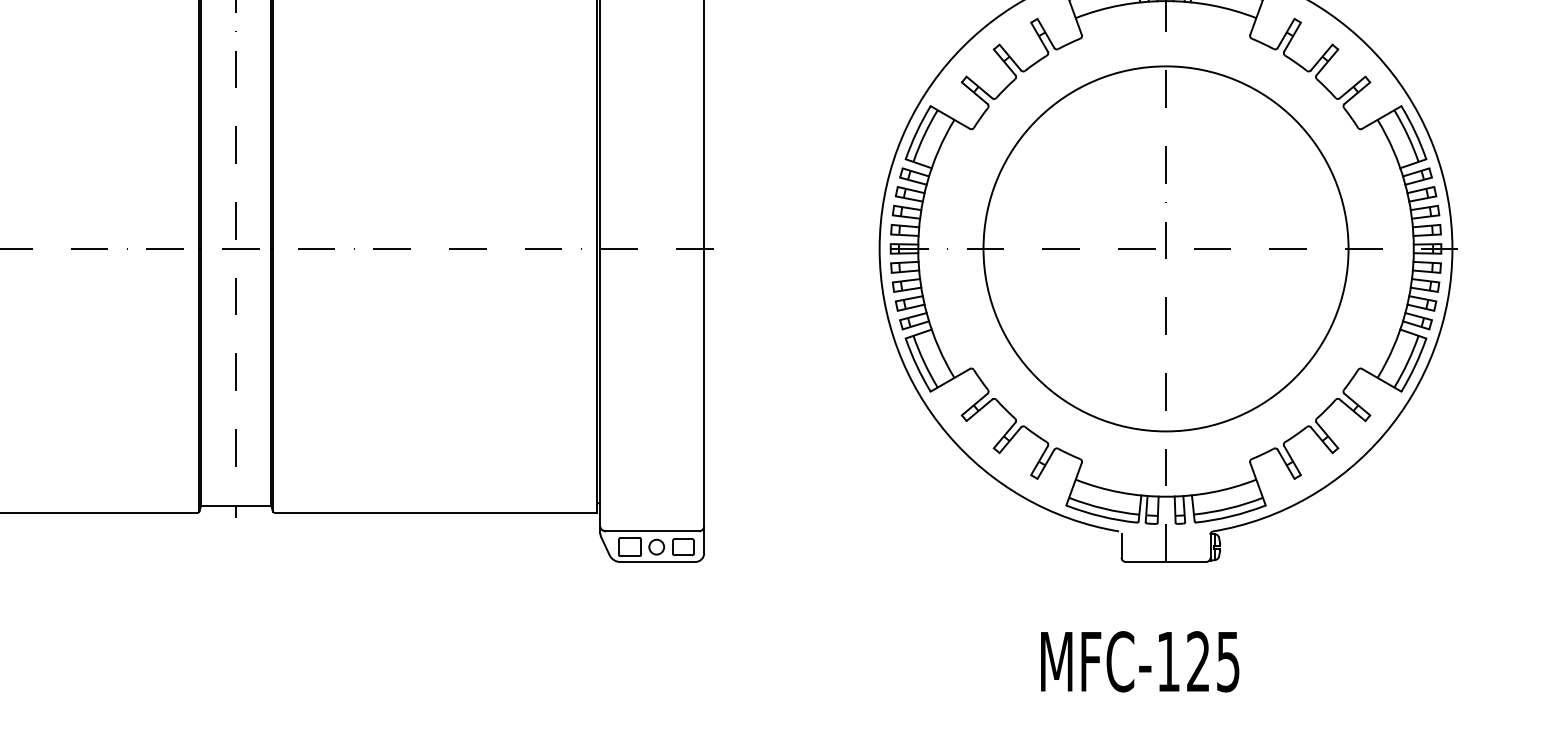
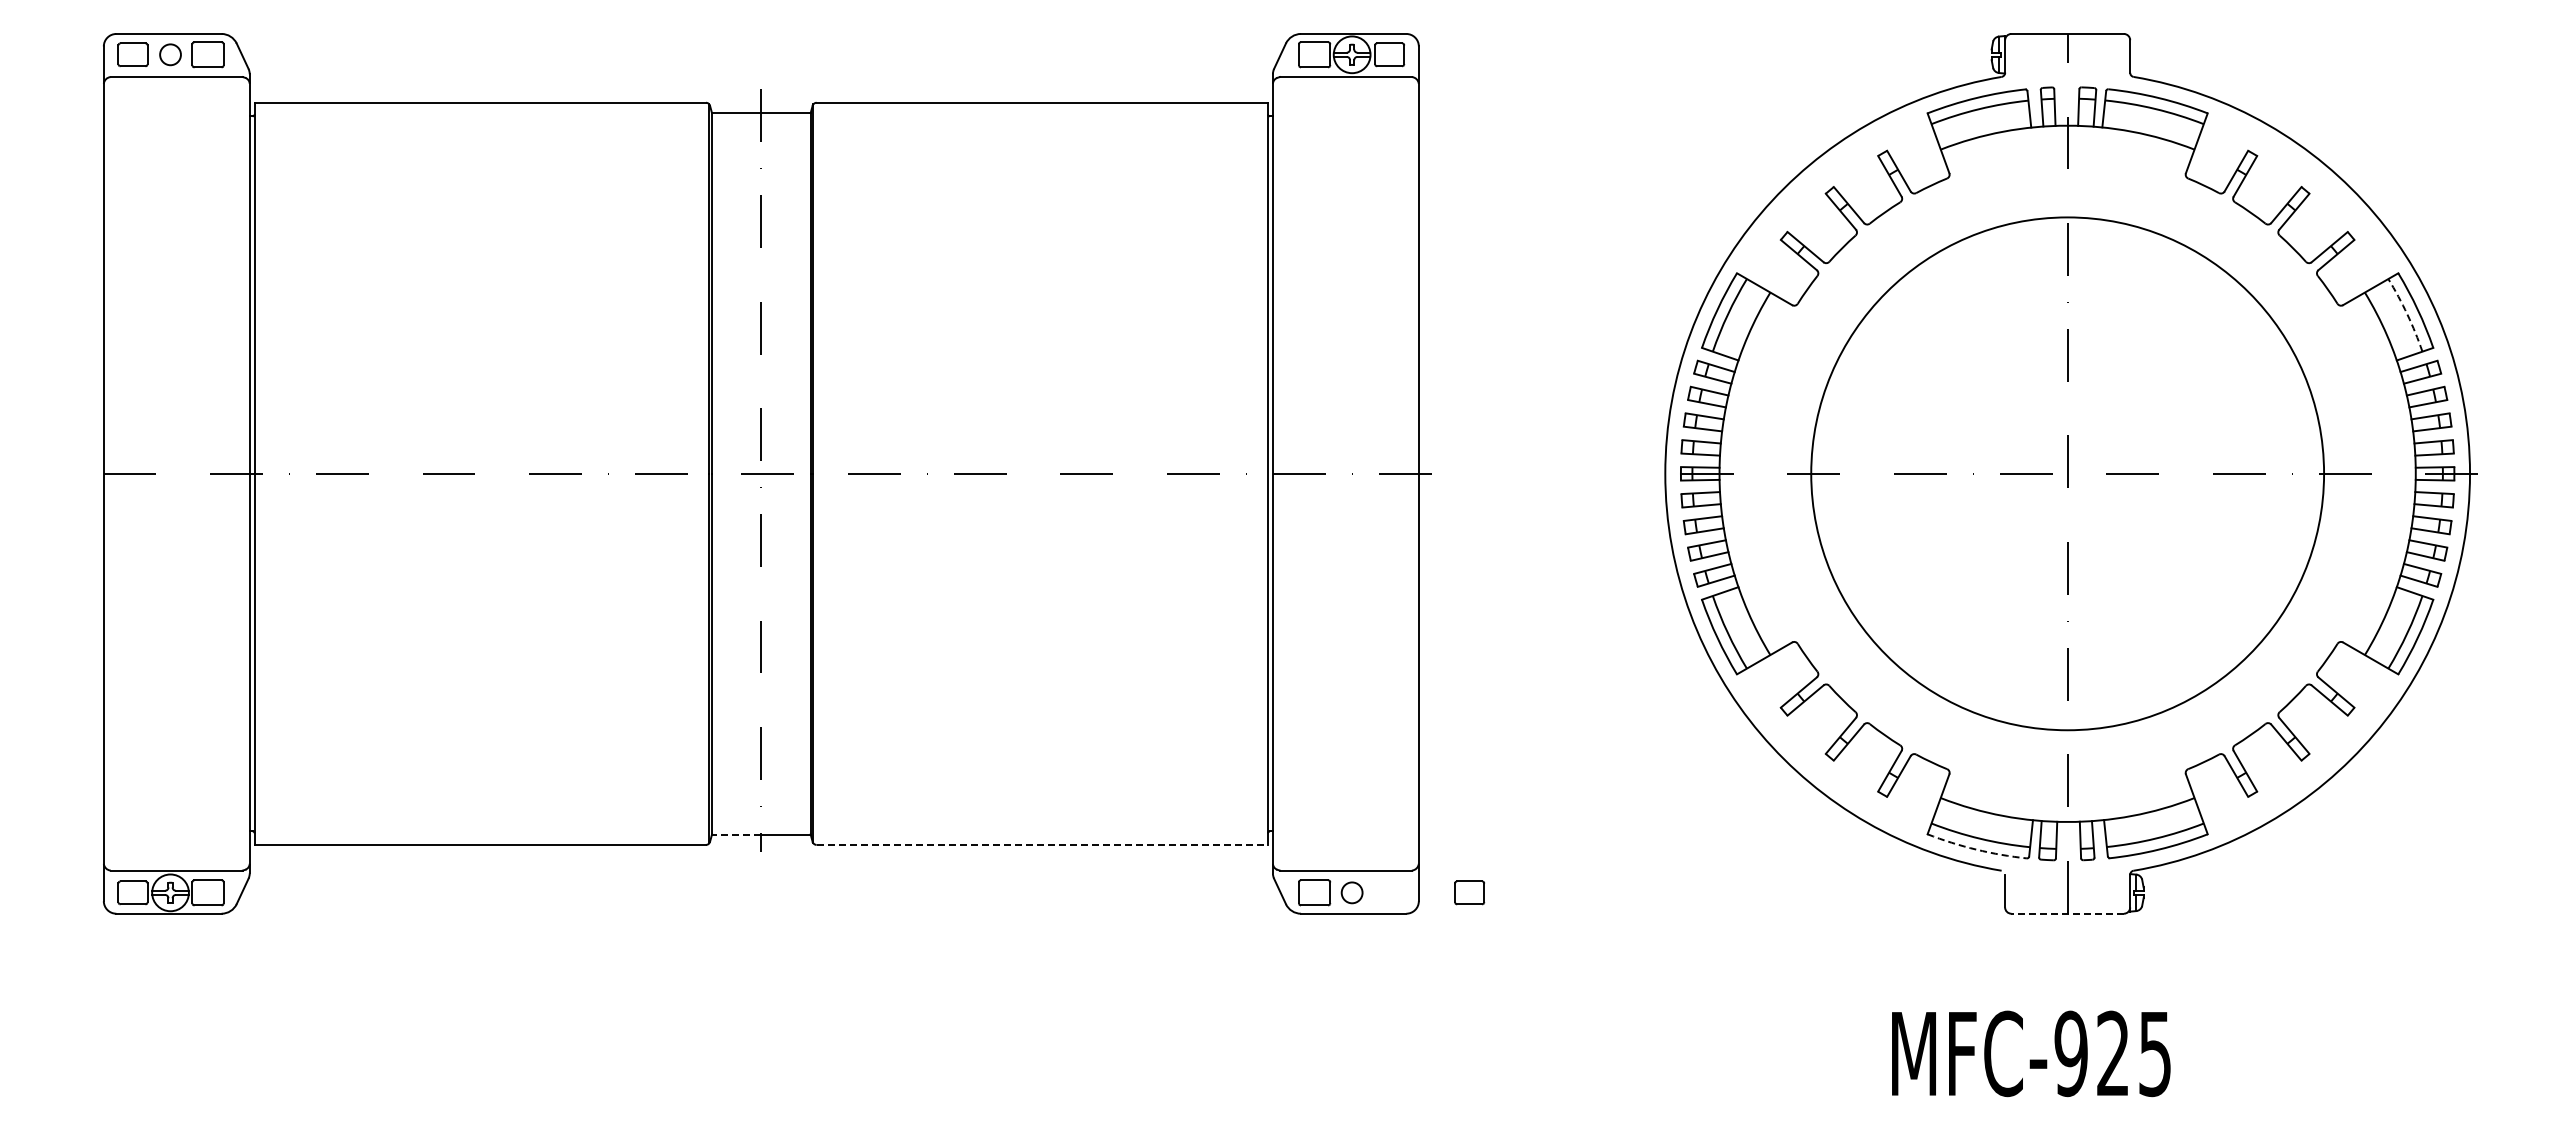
arc: (1407, 135) -> (2407, 314), solid -> dashed
line: (218, 505) -> (736, 834), solid -> dashed
line: (436, 512) -> (1042, 844), solid -> dashed
arc: (1101, 516) -> (1976, 849), solid -> dashed
part: (683, 546) -> (1469, 892), moved
line: (1165, 561) -> (2067, 913), solid -> dashed
text: (1168, 661) -> (2070, 1053), MFC-125 -> MFC-925

